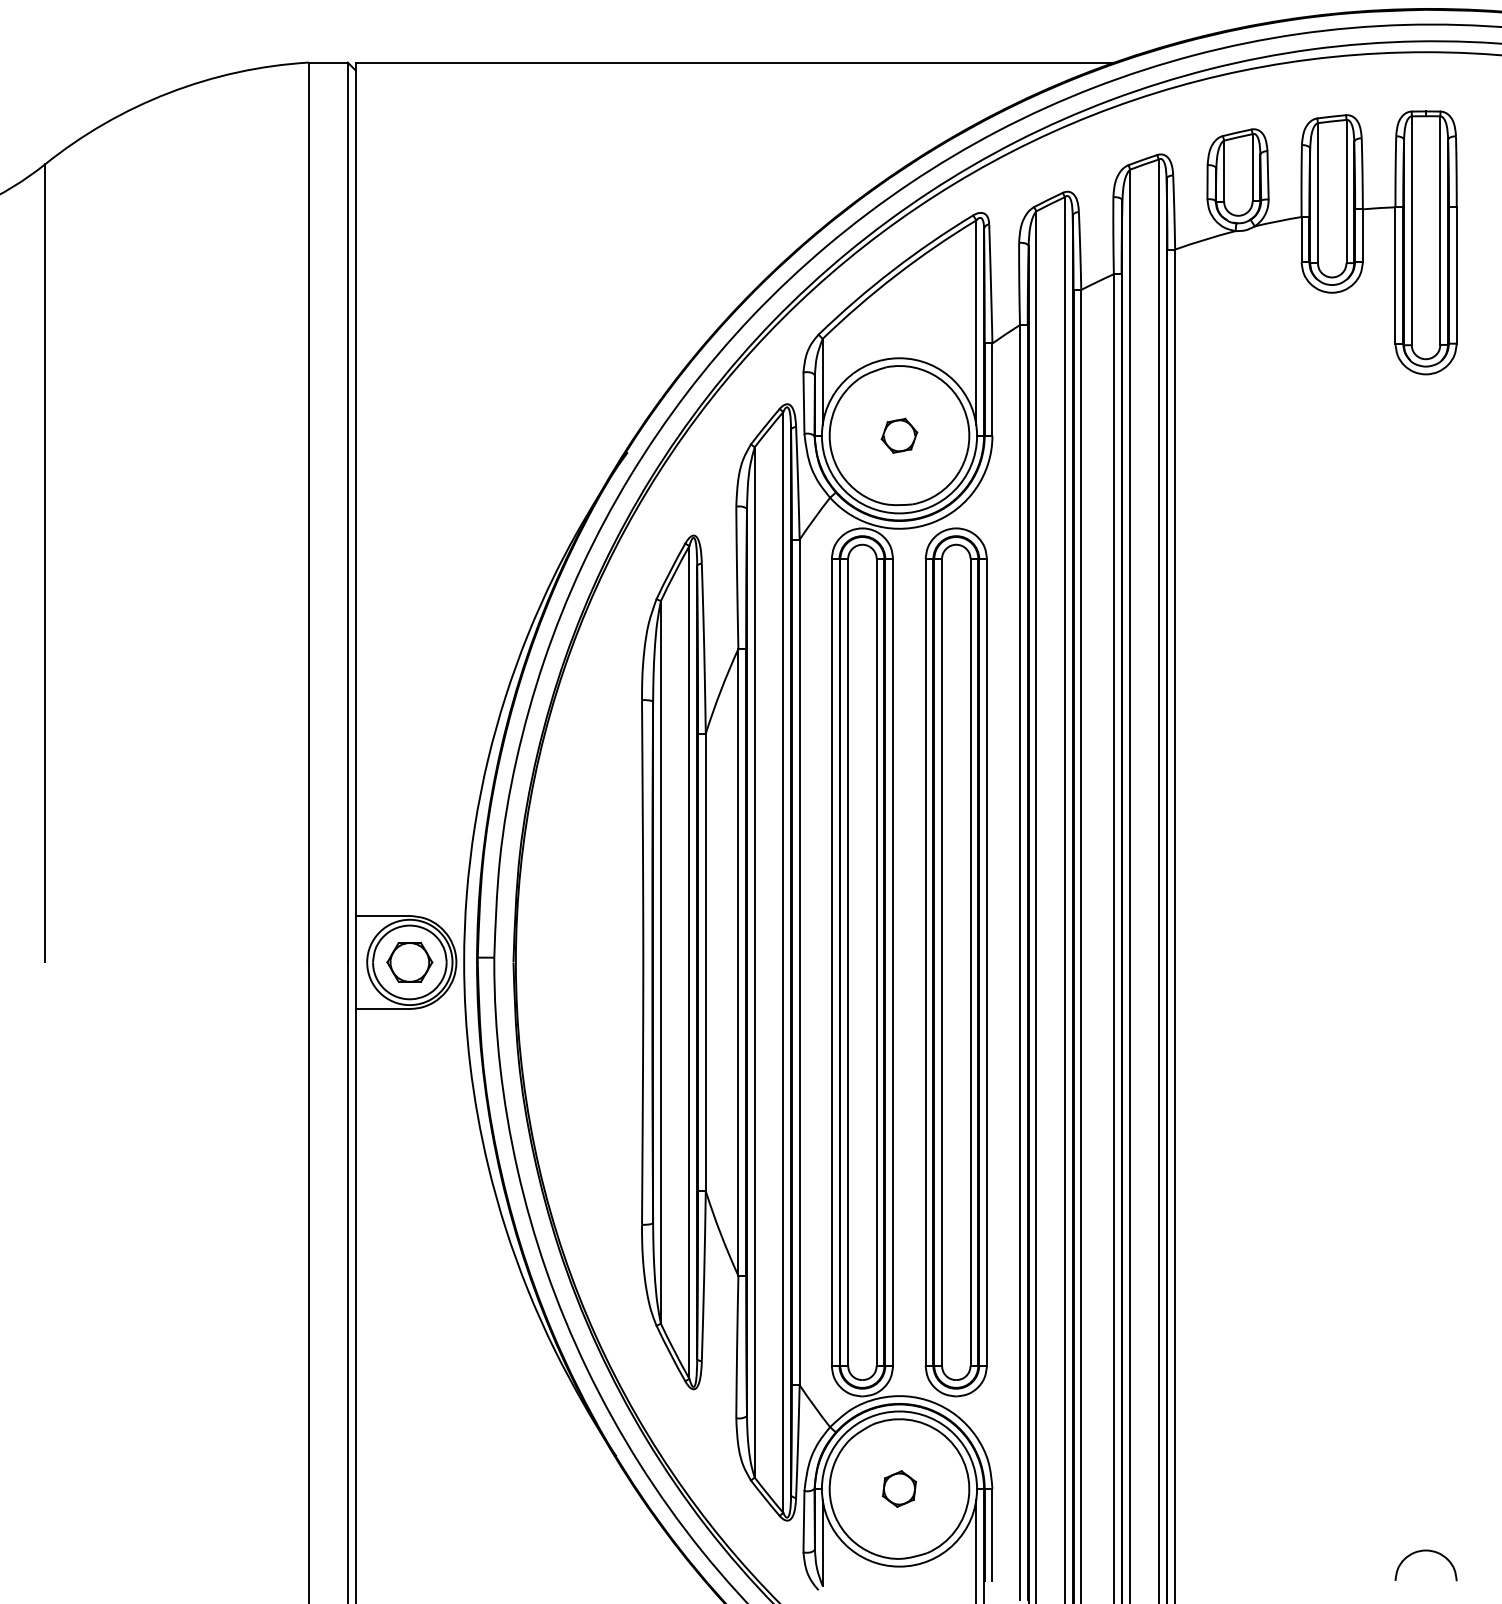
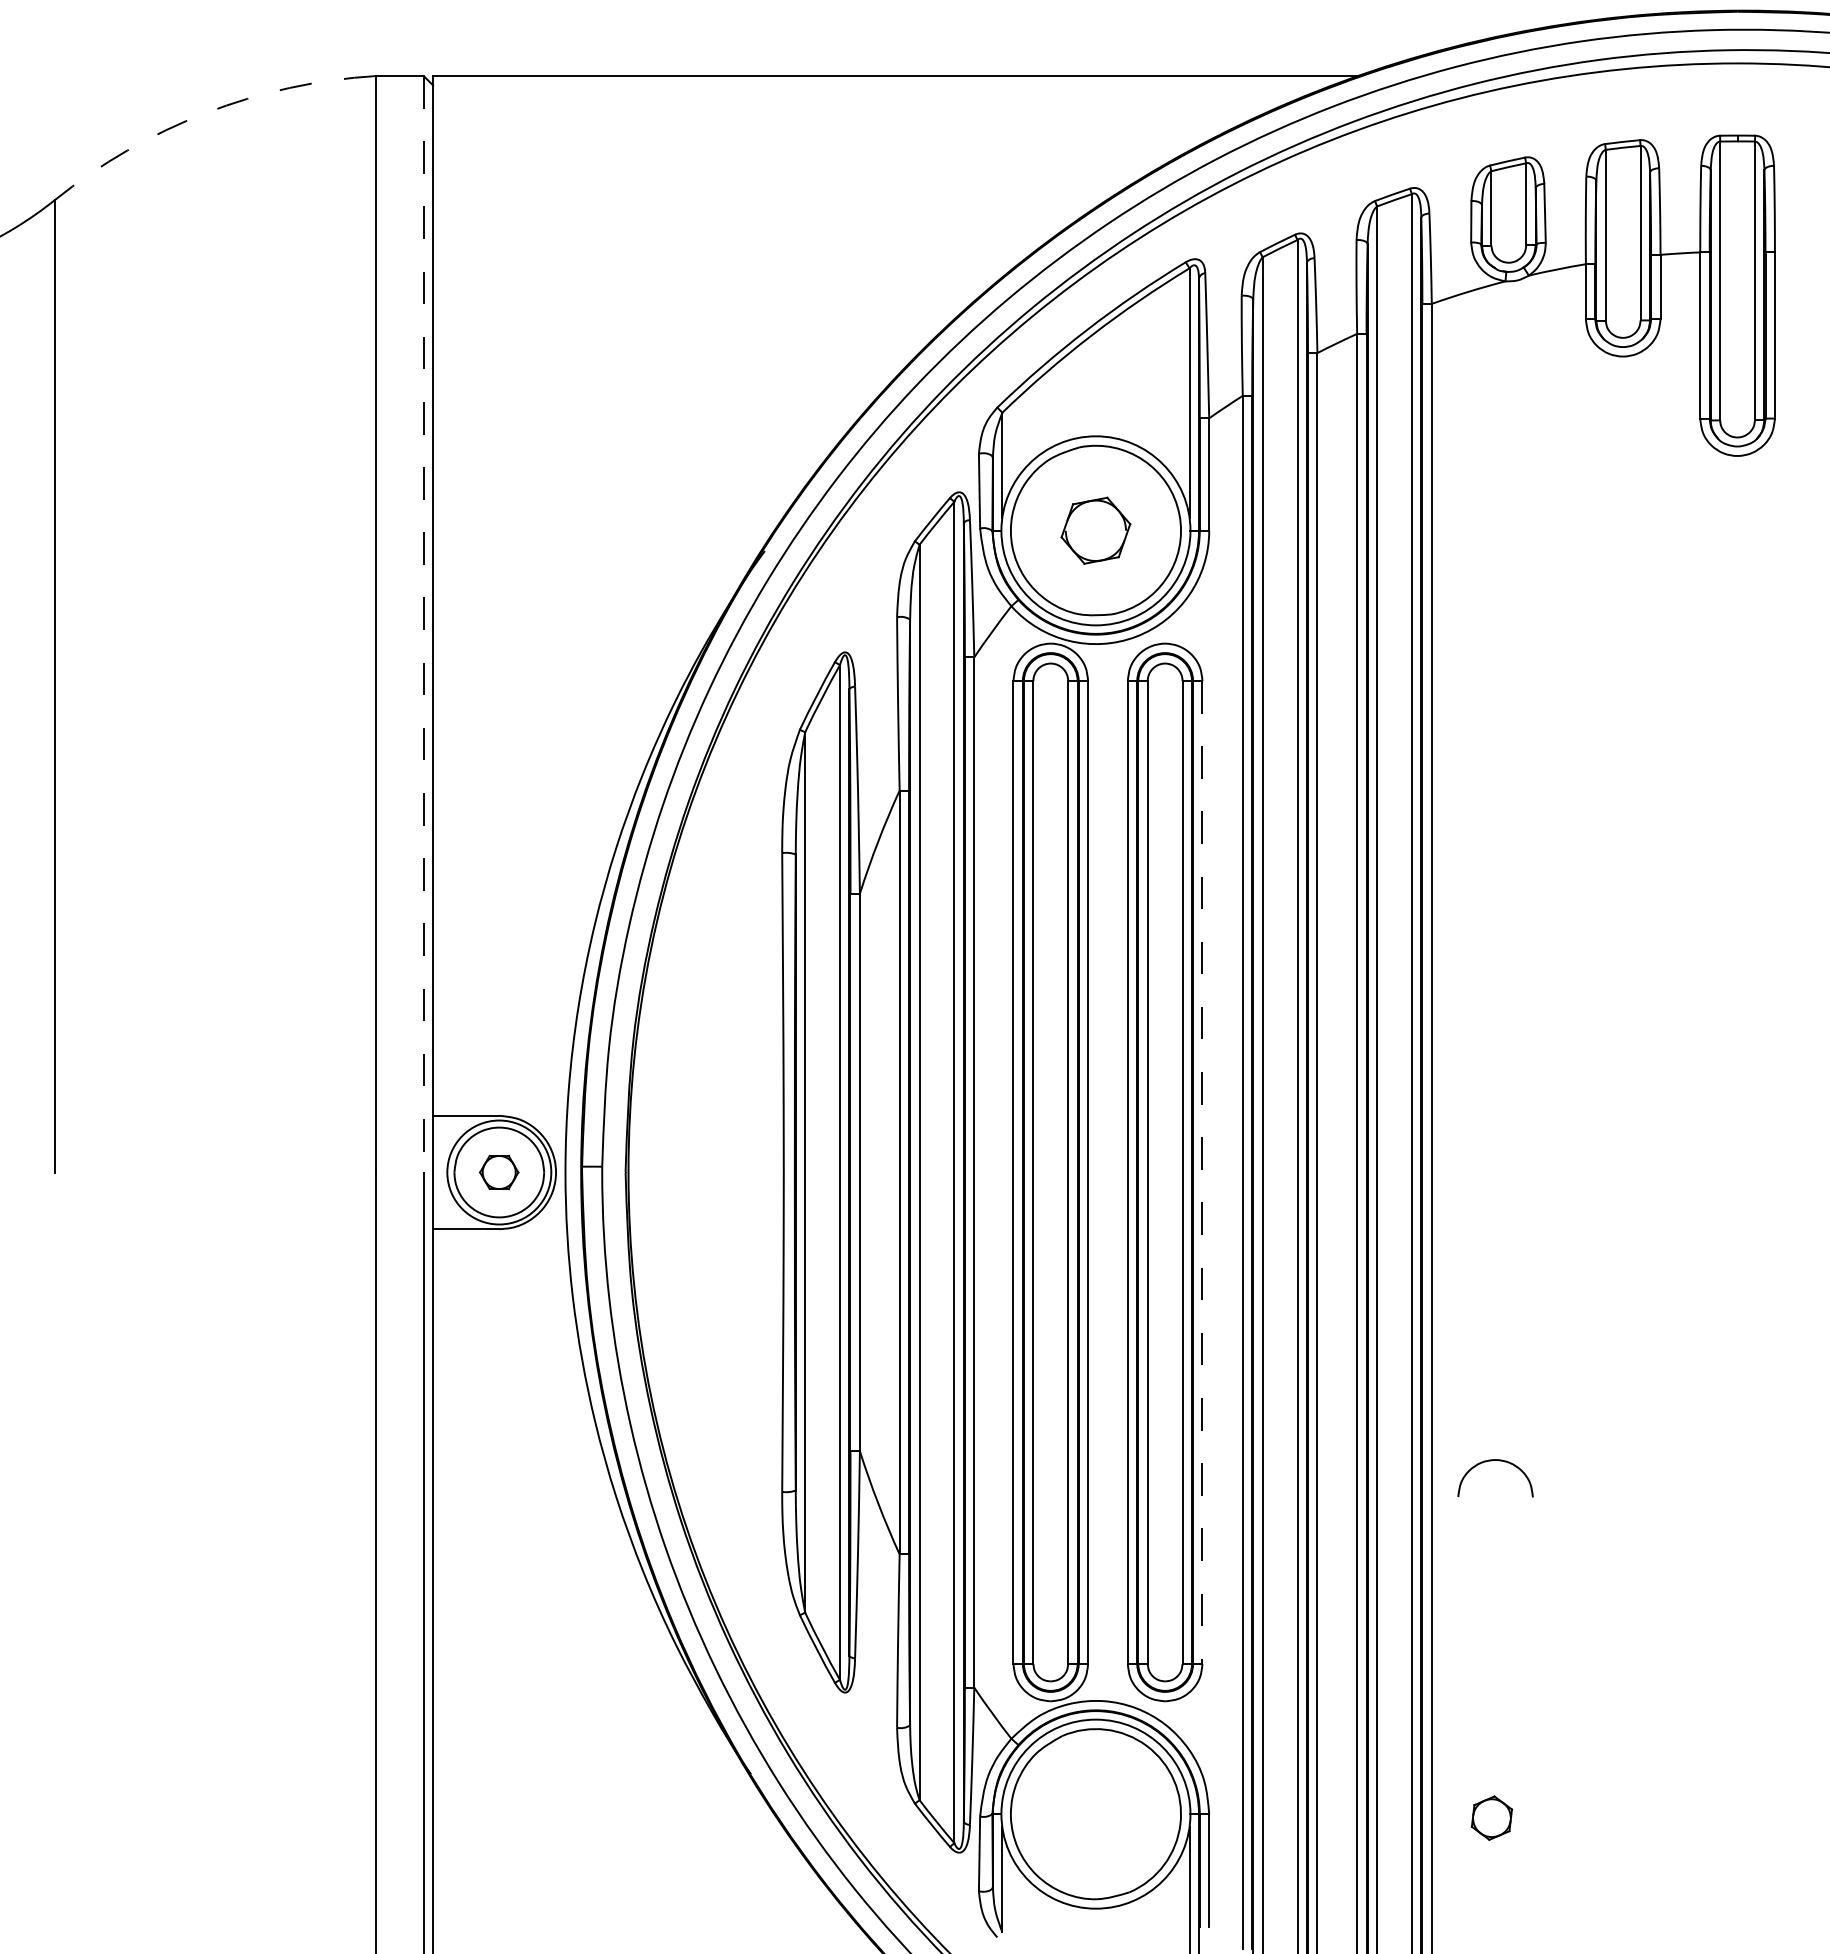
arc: (169, 92) -> (206, 112), solid -> dashed
part: (899, 435) -> (1095, 530), size x1.6
line: (347, 512) -> (423, 624), solid -> dashed
part: (409, 962) -> (498, 1172), size x0.7
line: (986, 962) -> (1202, 1172), solid -> dashed
part: (899, 1488) -> (1491, 1817), moved
curve: (1422, 1551) -> (1491, 1461), moved

